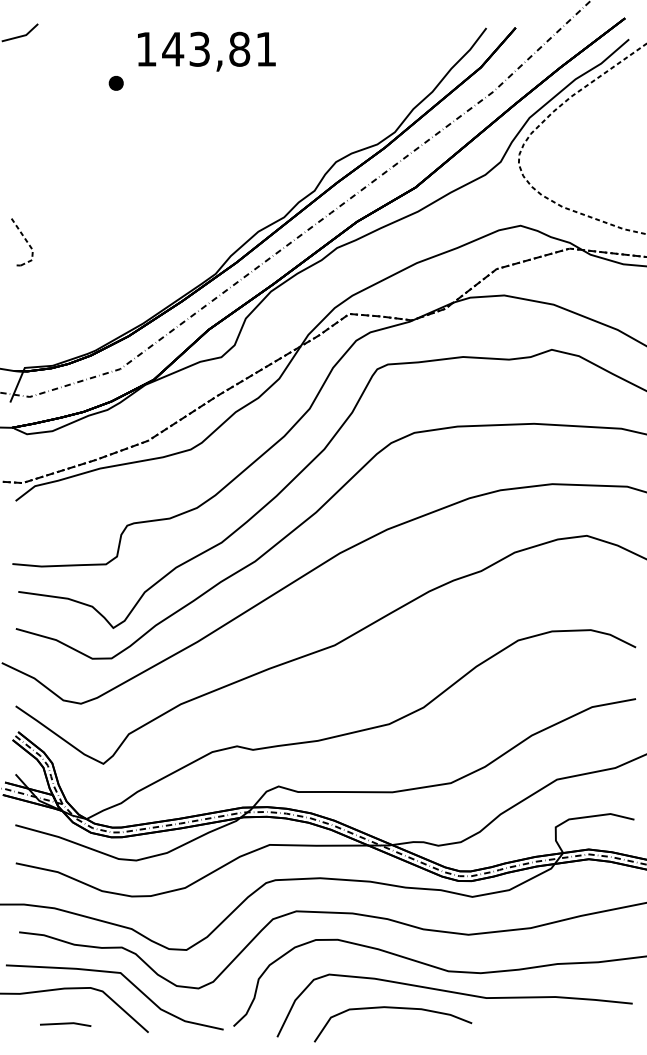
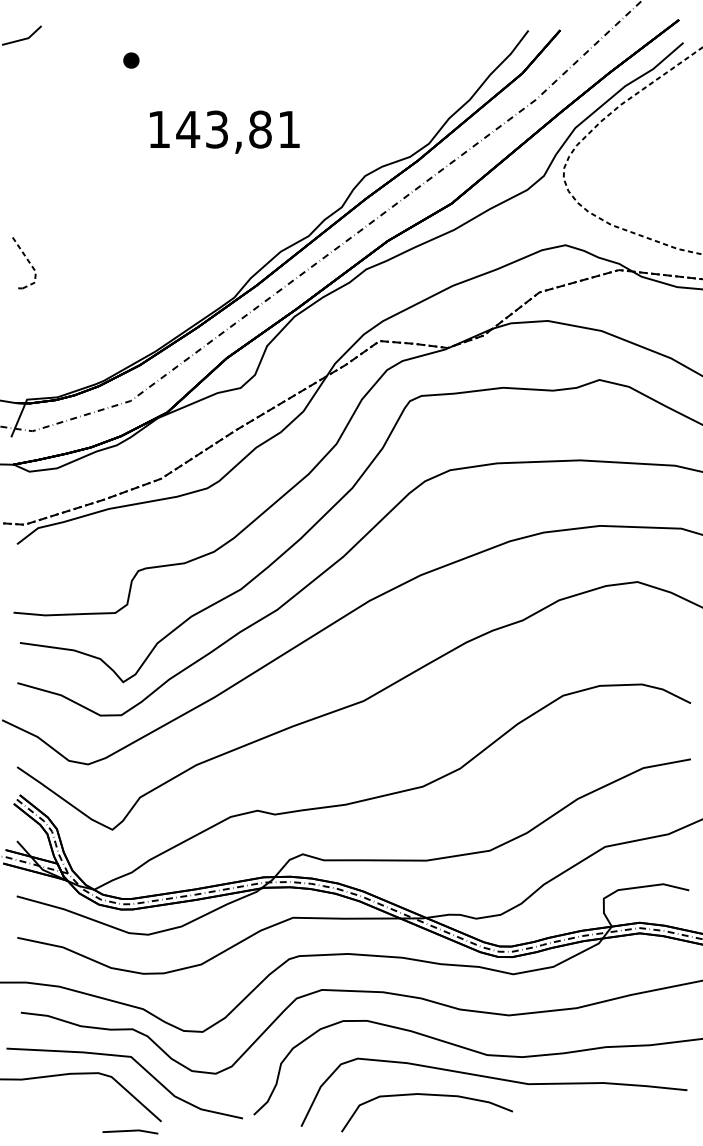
text: (206, 51) -> (224, 131), moved
part: (116, 83) -> (131, 60), moved
line: (65, 1024) -> (130, 1131), moved

